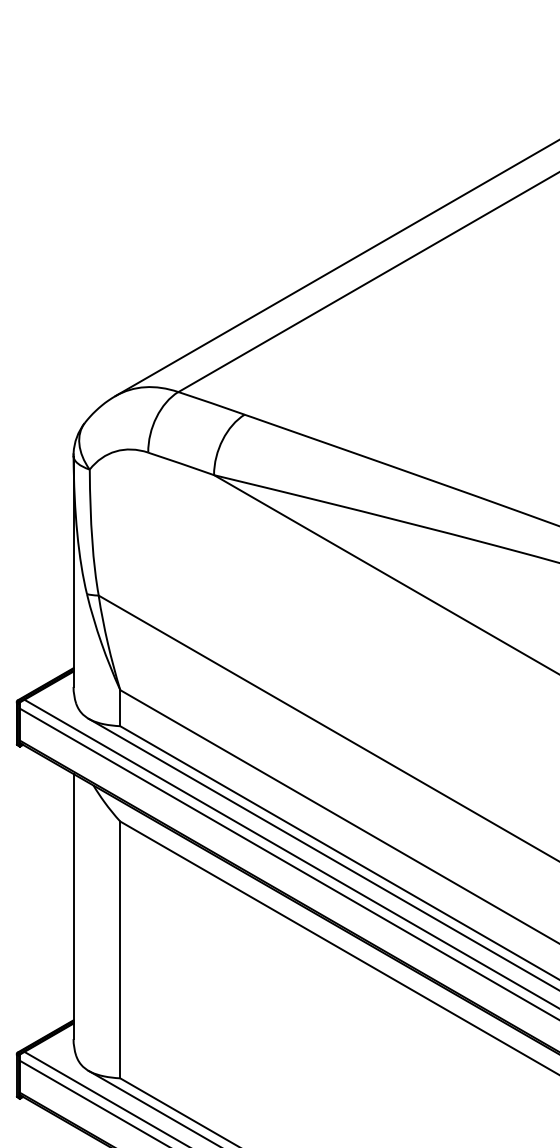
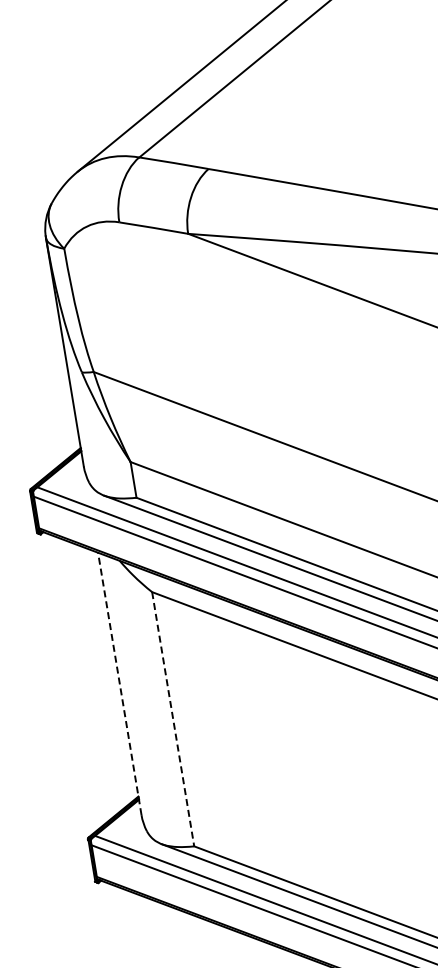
line: (73, 906) -> (119, 683), solid -> dashed
line: (120, 950) -> (173, 719), solid -> dashed

